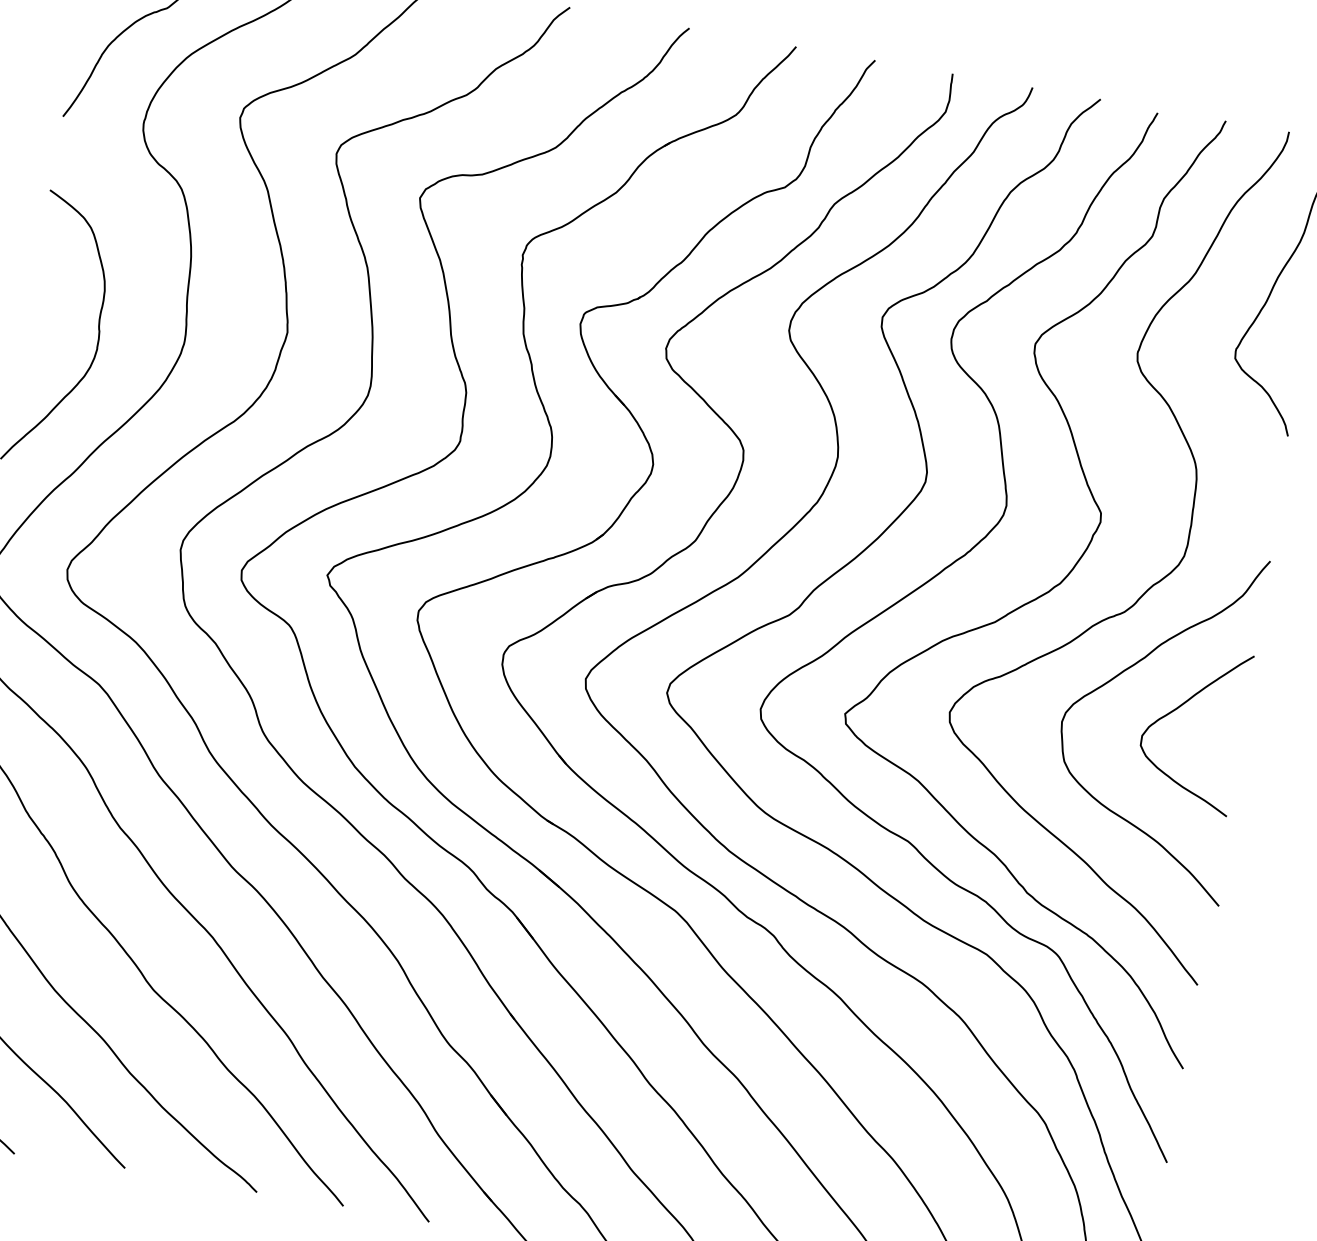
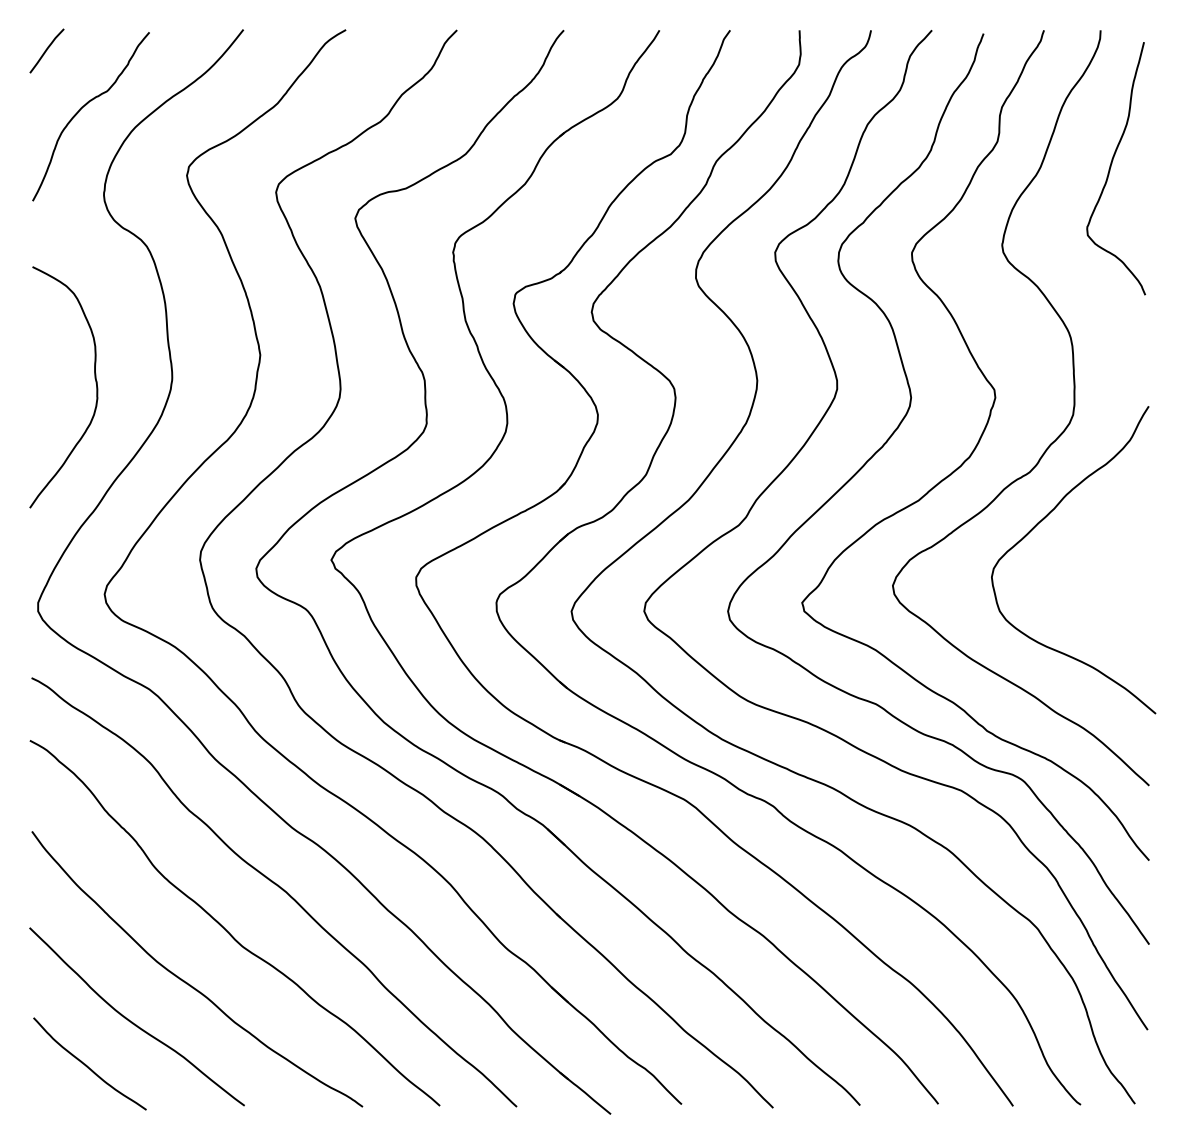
curve: (1179, 707) -> (1091, 547), removed

